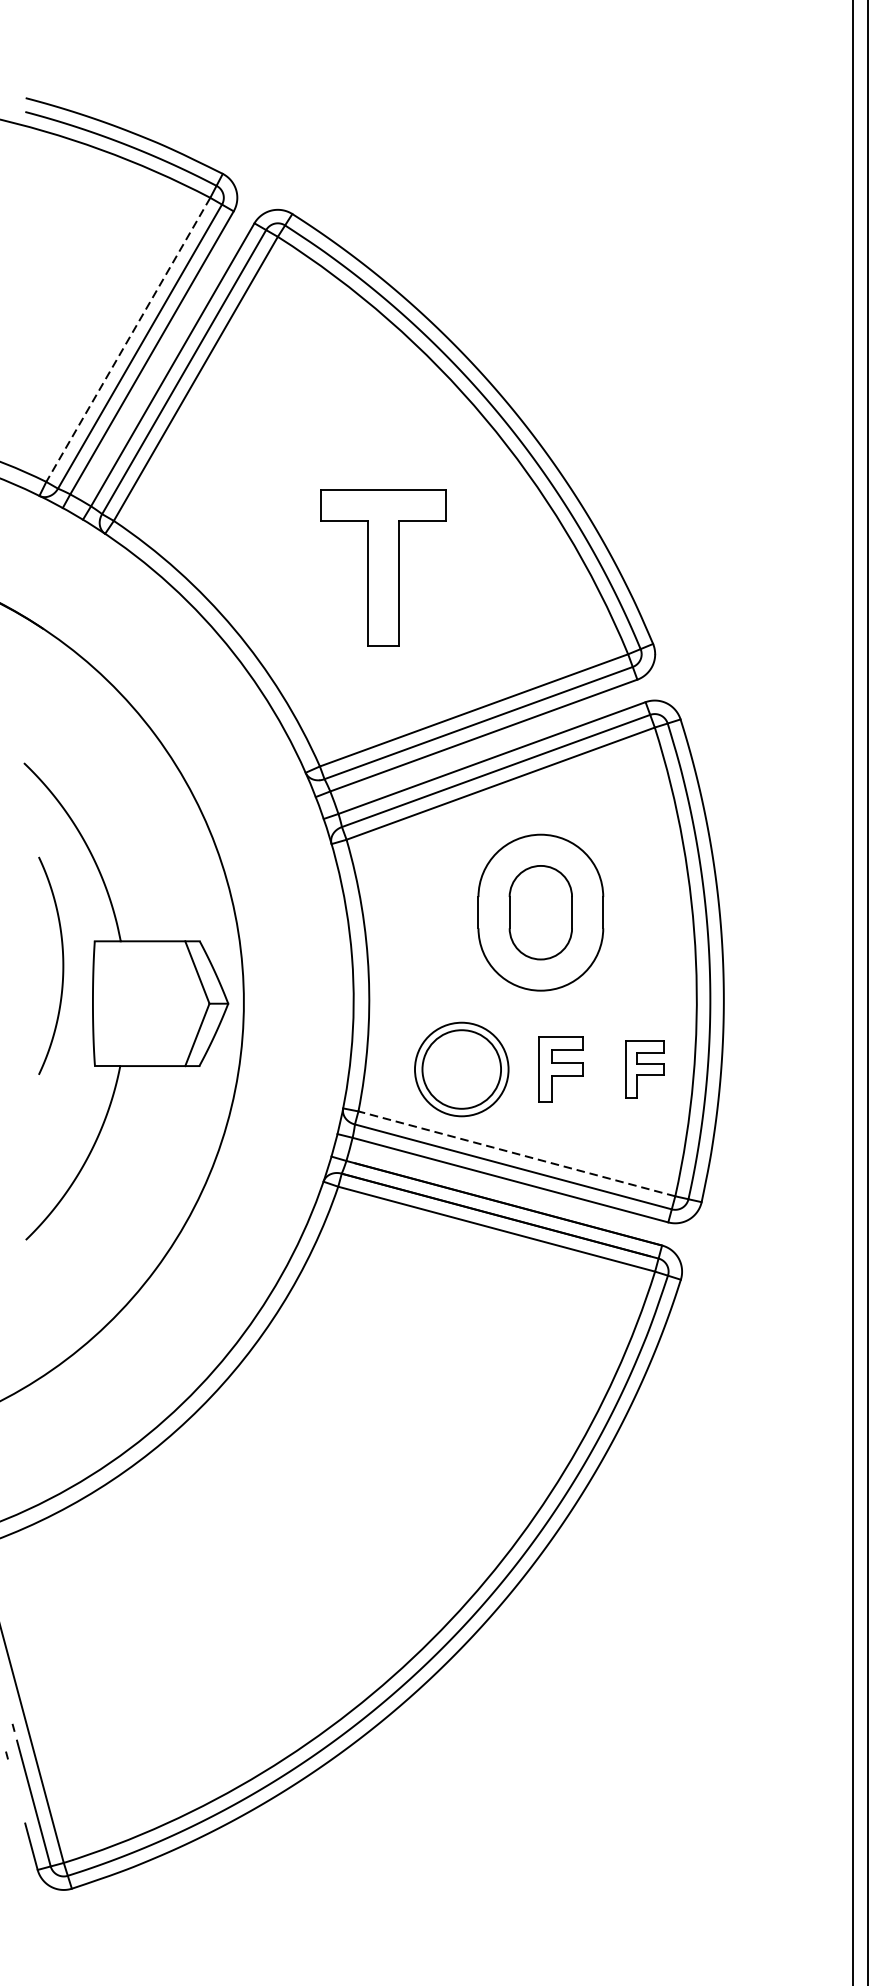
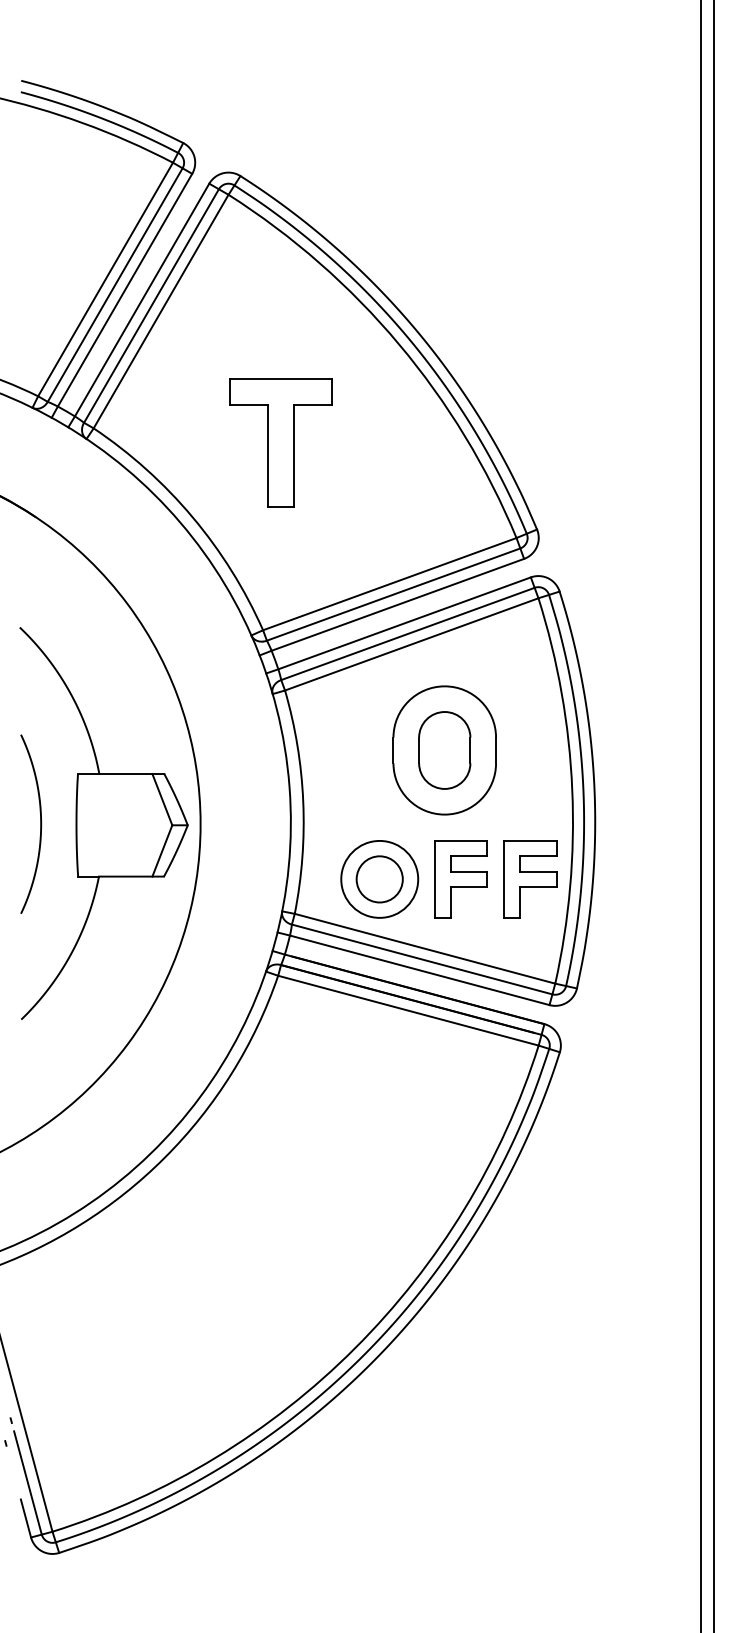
line: (128, 339) -> (105, 279), dashed -> solid
part: (382, 567) -> (280, 442), moved
curve: (62, 965) -> (40, 823), moved
circle: (461, 1069) -> (379, 879), size x0.71
part: (560, 1069) -> (460, 879), size x1.43
part: (645, 1069) -> (530, 879), size x1.67
line: (517, 1153) -> (425, 948), dashed -> solid

